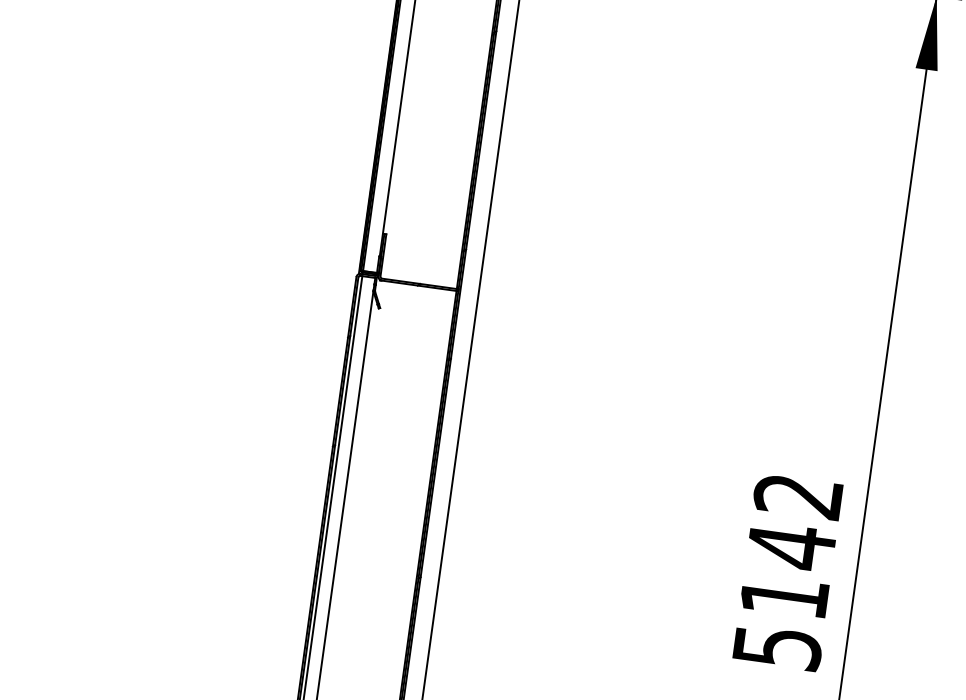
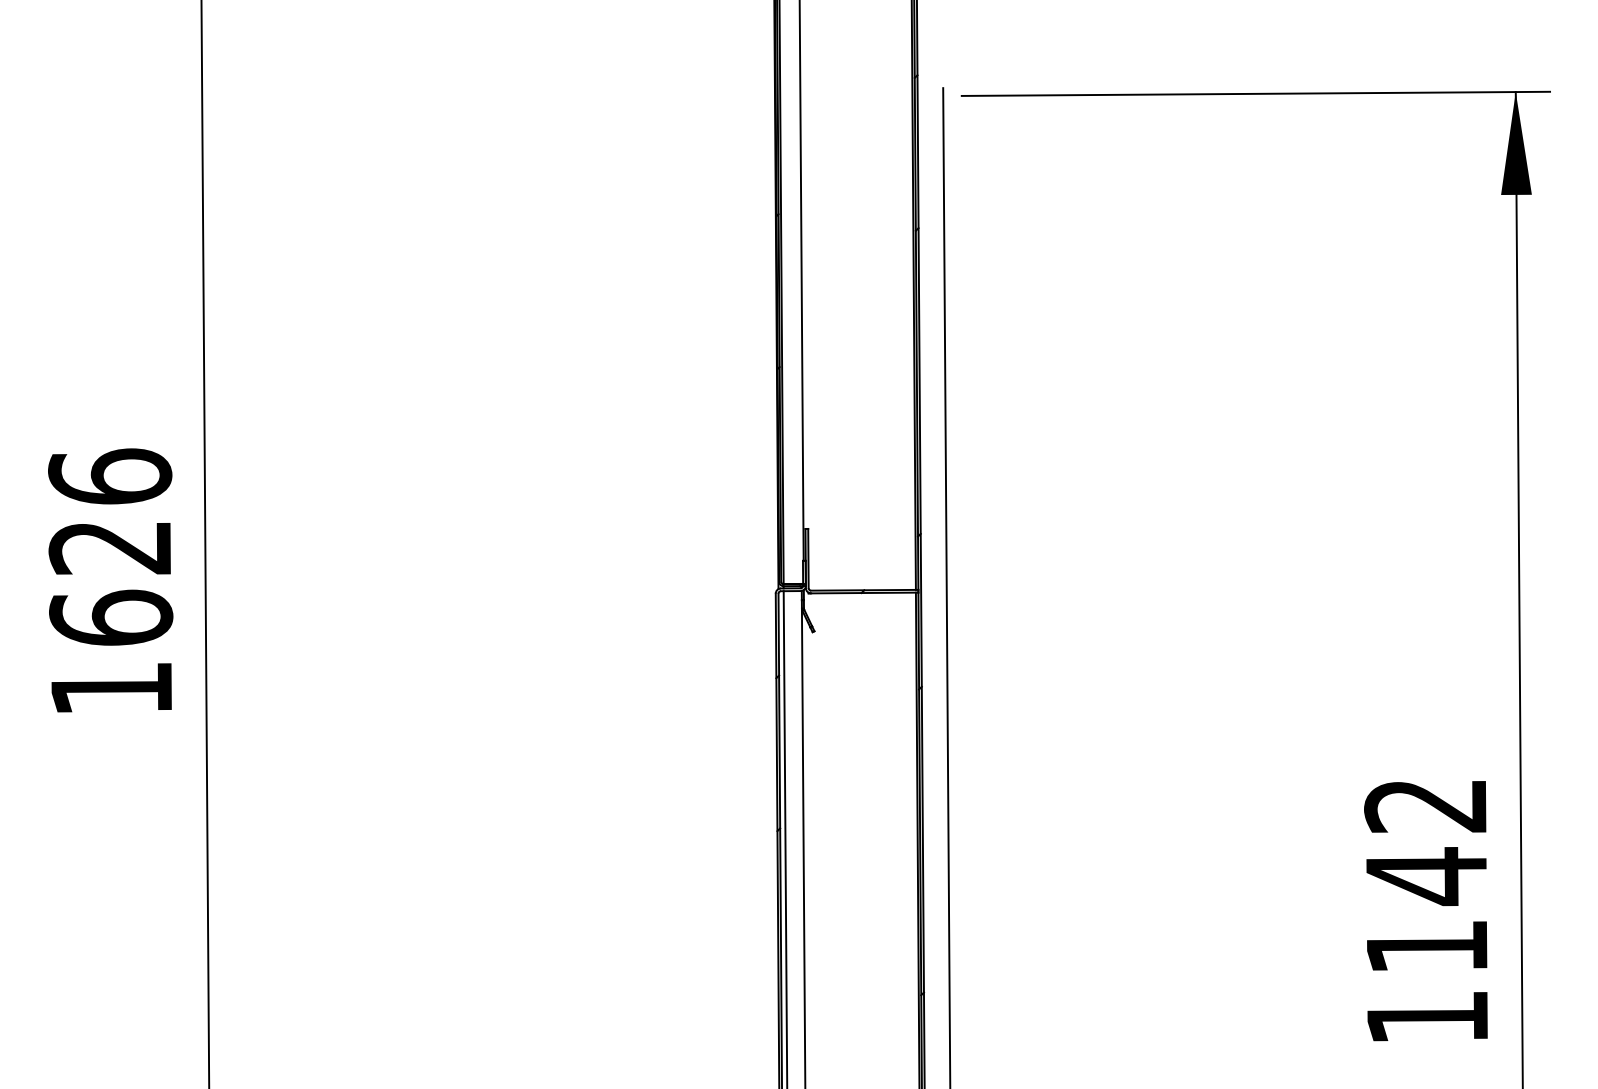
text: (778, 647) -> (1428, 1017), 5142 -> 1142

